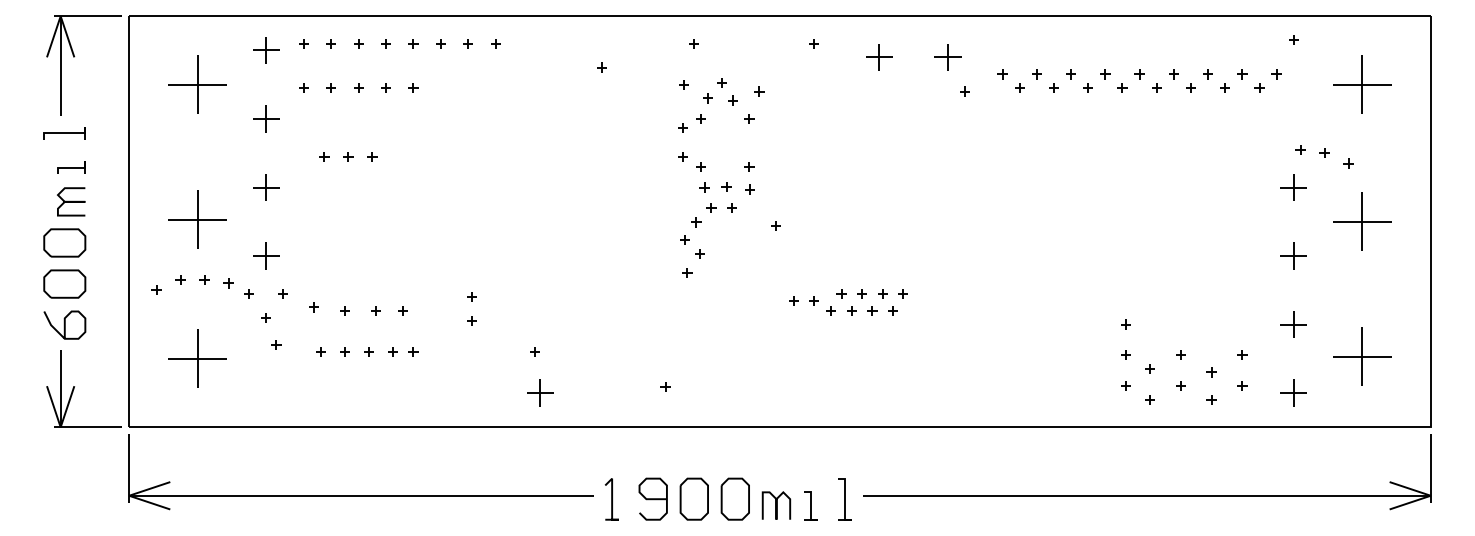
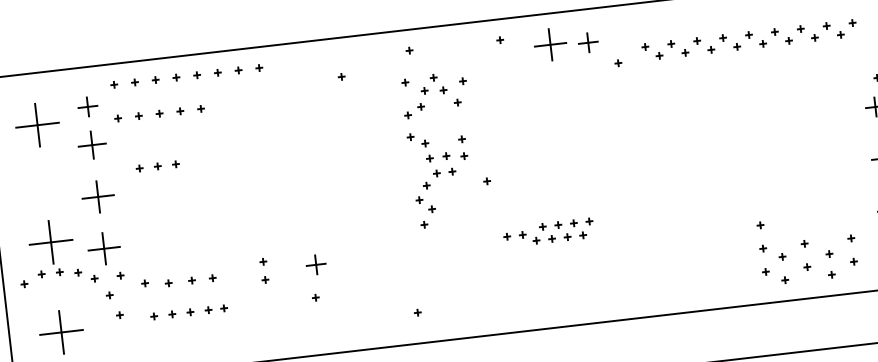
part: (266, 50) -> (88, 106), moved
part: (879, 57) -> (550, 44), size x1.6
part: (947, 57) -> (588, 42), moved
part: (266, 118) -> (92, 144), size x1.4
part: (266, 187) -> (98, 196), size x1.6
part: (197, 219) -> (50, 242), moved
part: (266, 255) -> (104, 248), size x1.6
part: (540, 392) -> (316, 264), moved

